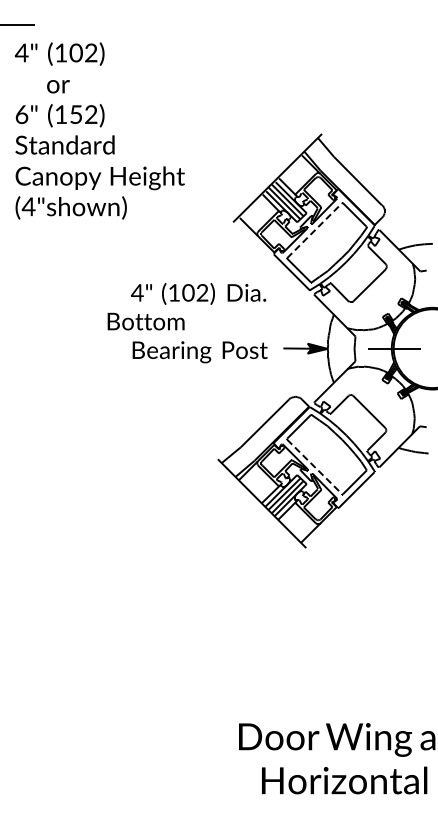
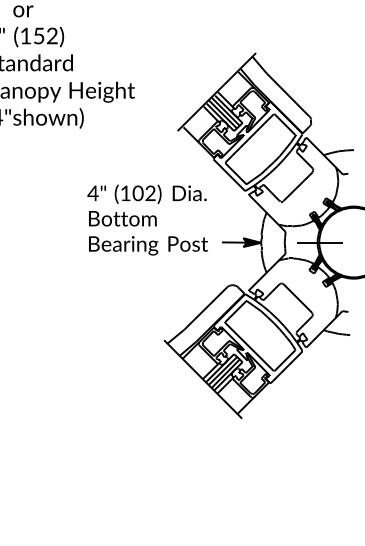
line: (314, 230) -> (249, 138), dashed -> solid
text: (145, 321) -> (122, 218), moved
line: (314, 466) -> (249, 346), dashed -> solid

